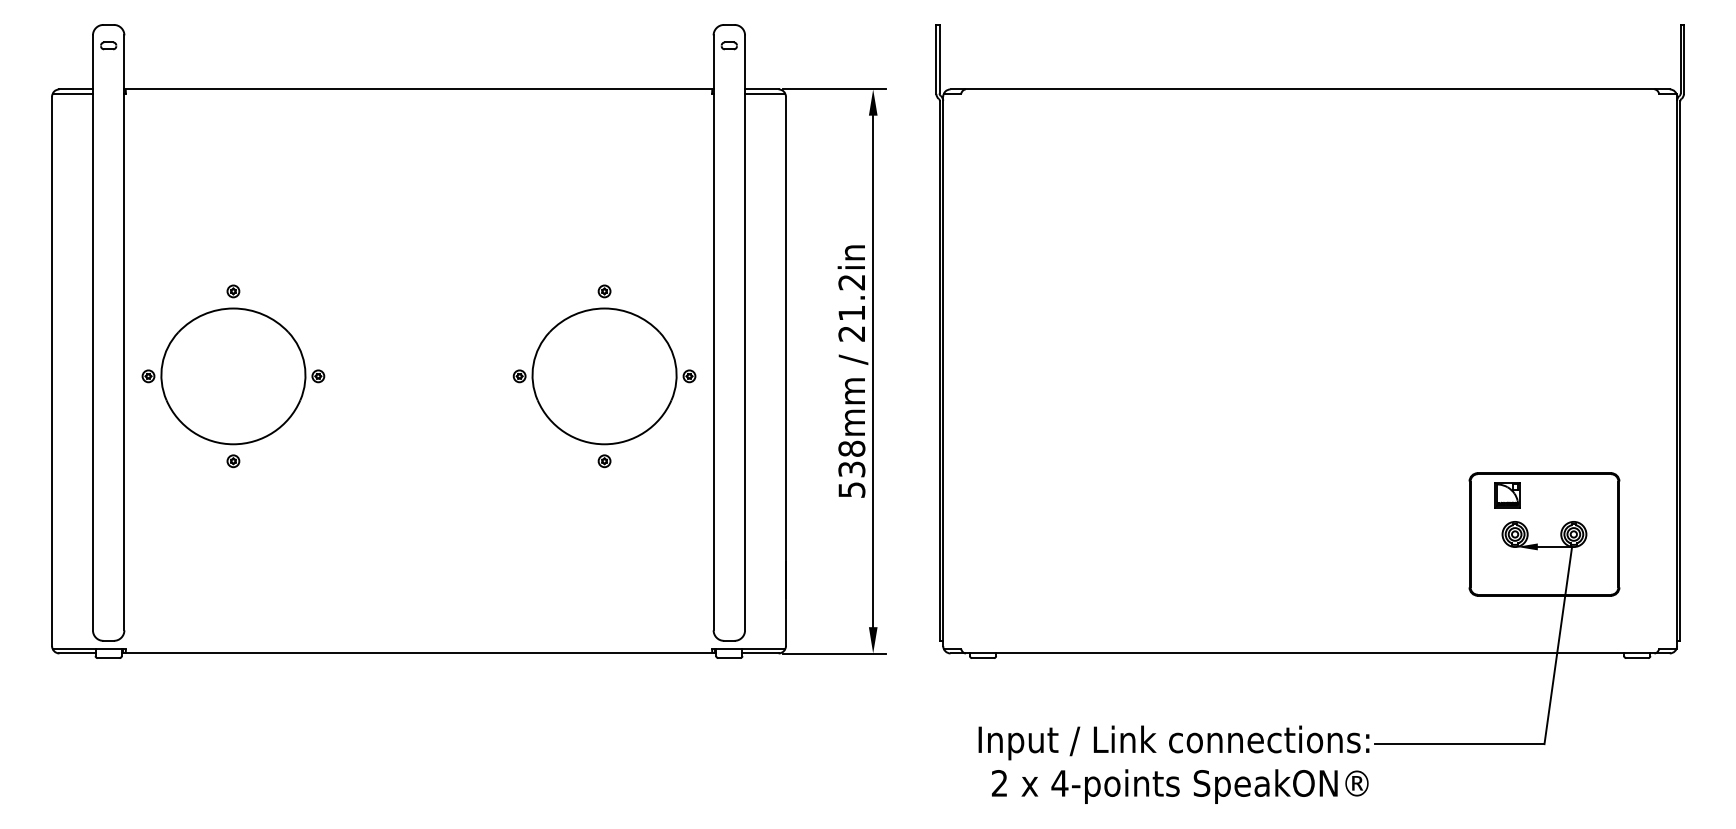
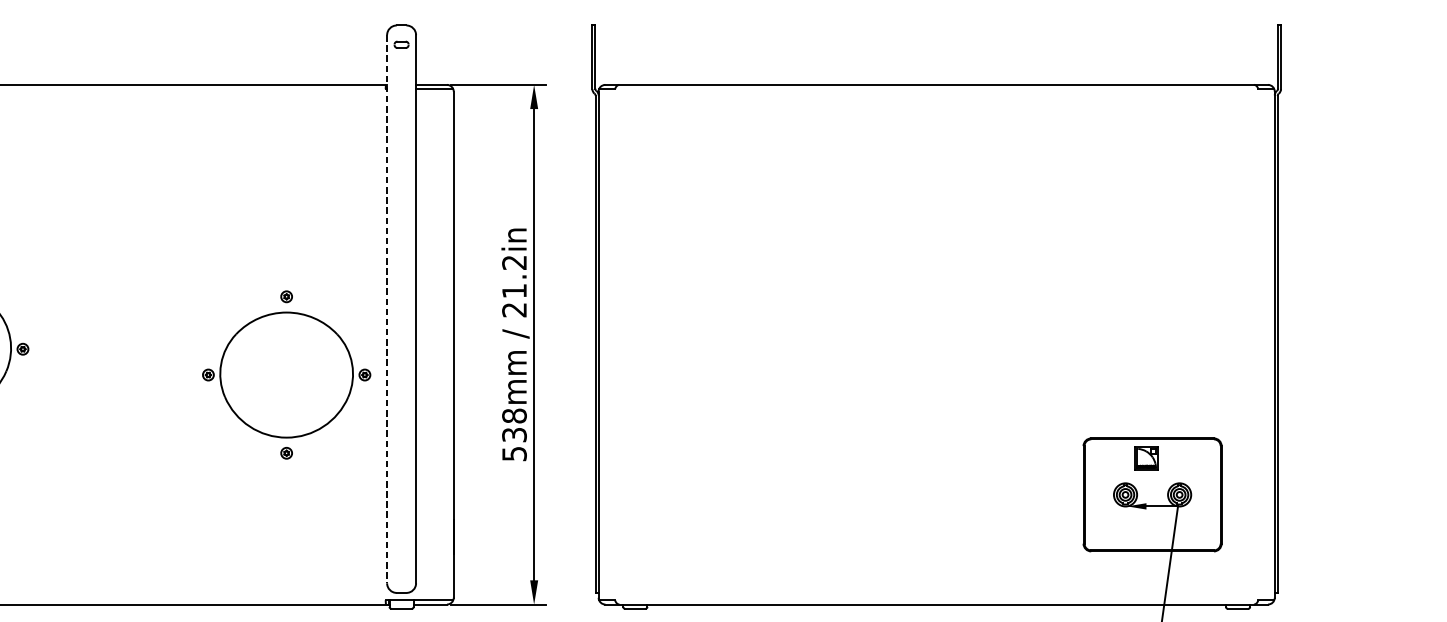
line: (713, 333) -> (387, 309), solid -> dashed
part: (604, 376) -> (286, 375), moved
part: (1507, 495) -> (1146, 459), moved

